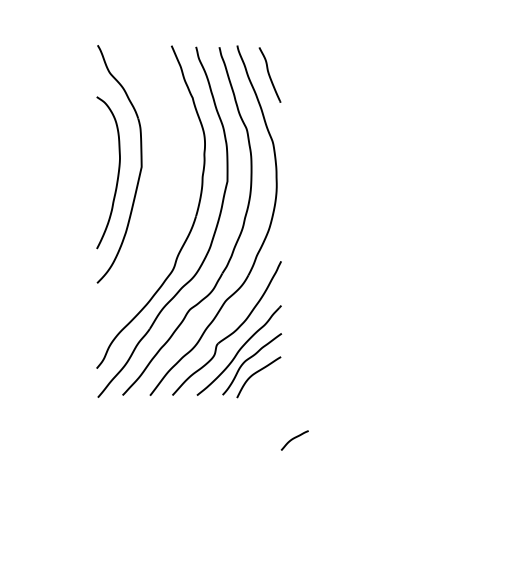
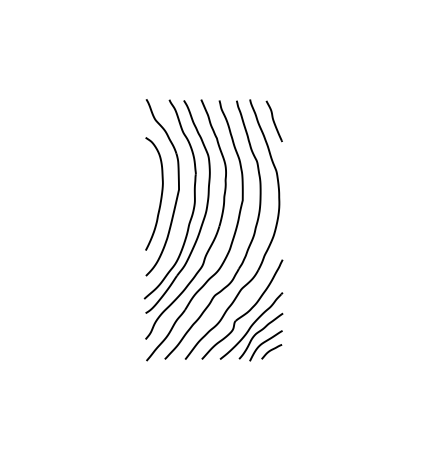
part: (159, 193) -> (192, 209), added
curve: (294, 440) -> (271, 351), moved

